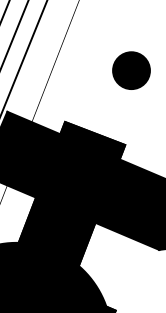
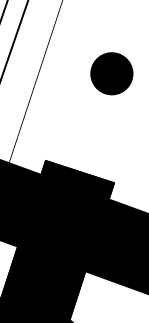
part: (131, 70) -> (111, 73), moved

